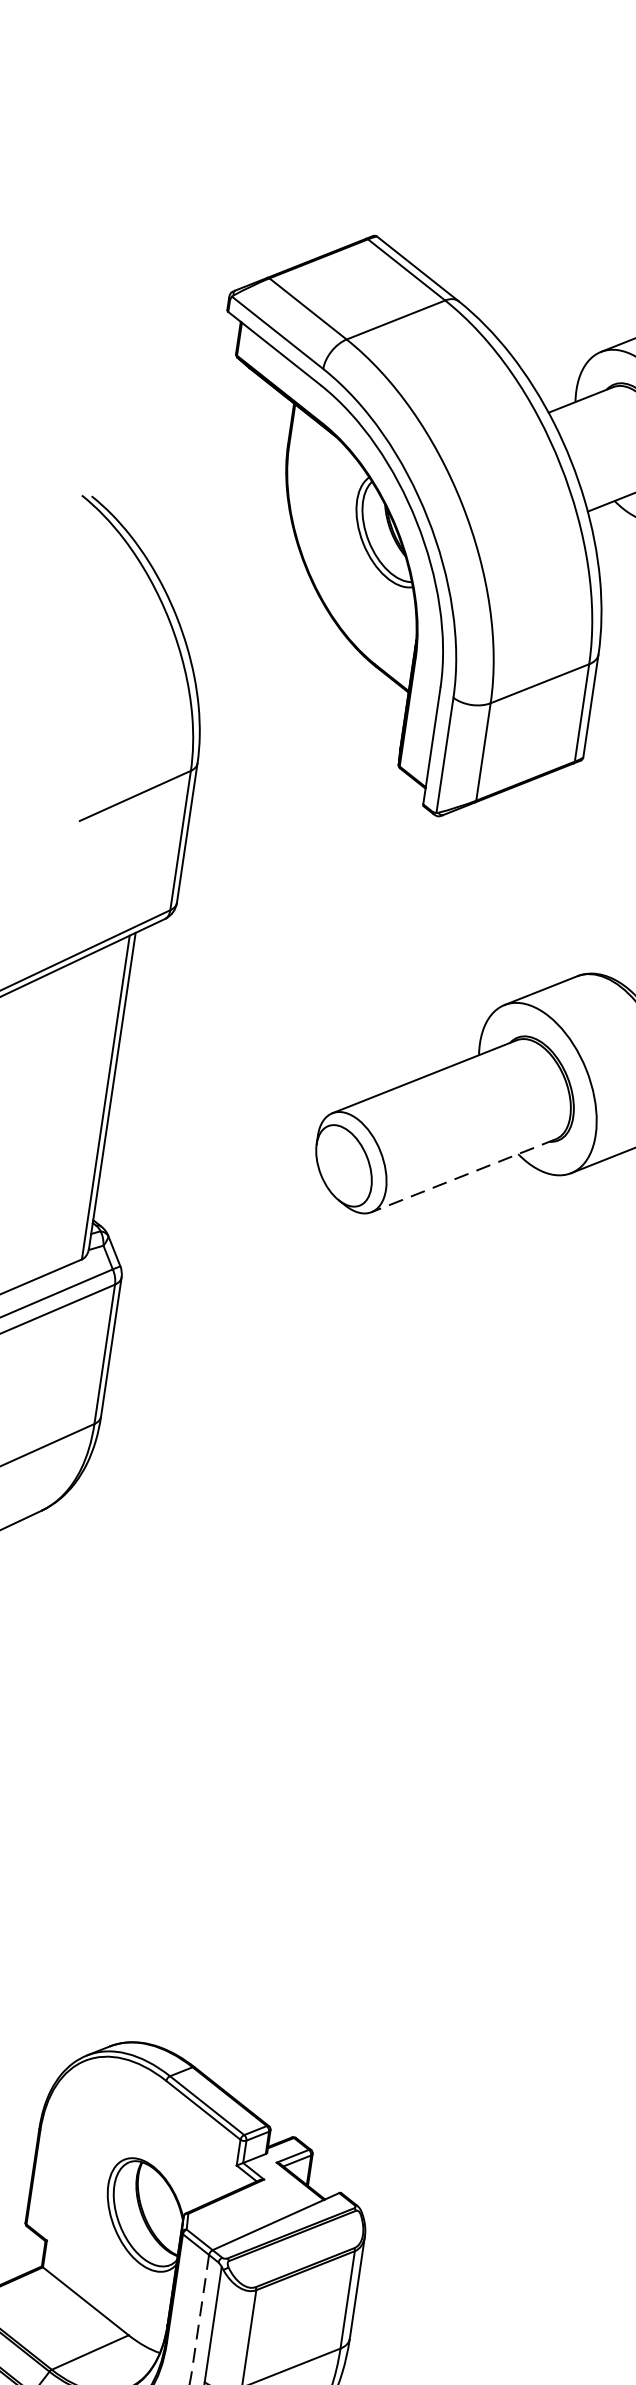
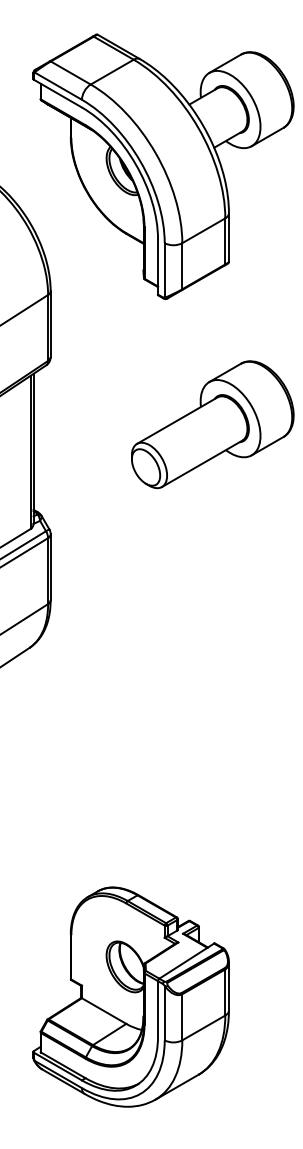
line: (462, 1176) -> (201, 464), dashed -> solid
line: (201, 2312) -> (158, 1008), dashed -> solid

